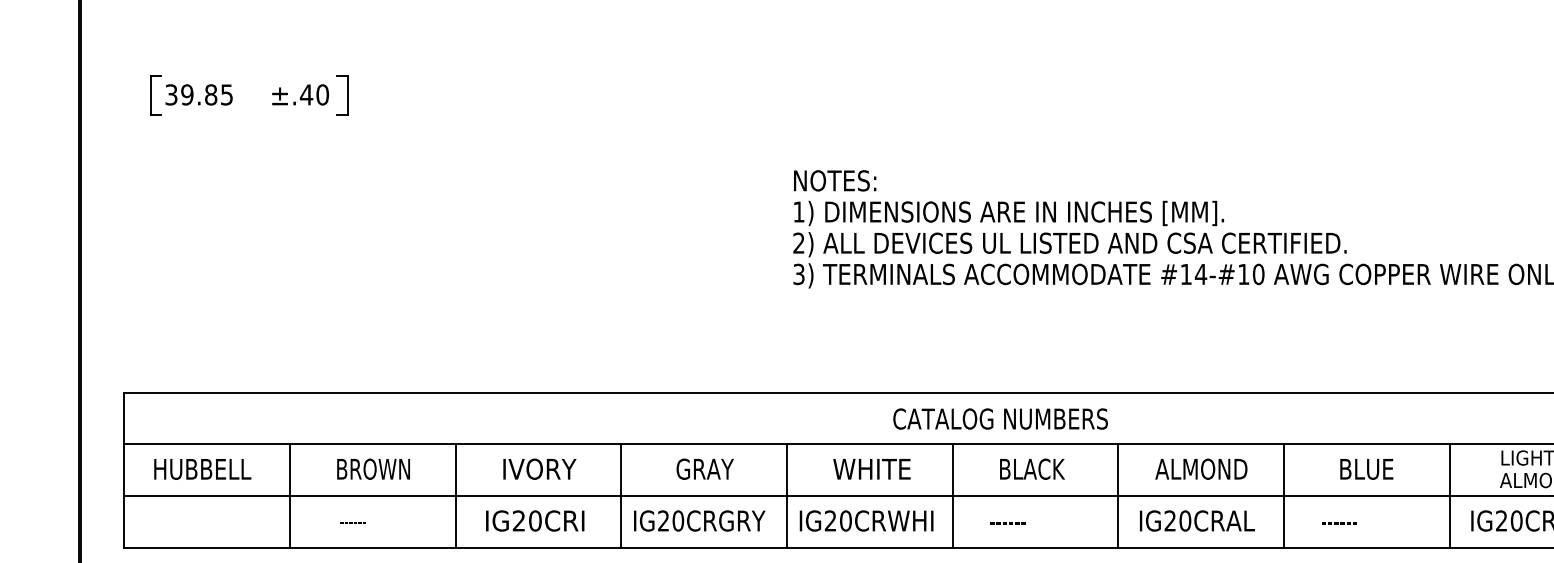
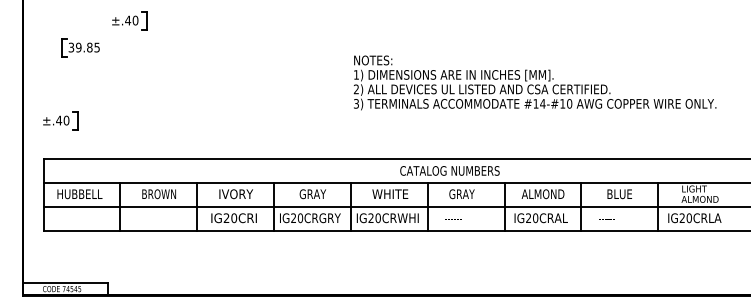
part: (191, 94) -> (80, 47), moved
part: (160, 310) -> (60, 120), added
text: (1031, 469) -> (464, 194), BLACK -> GRAY

